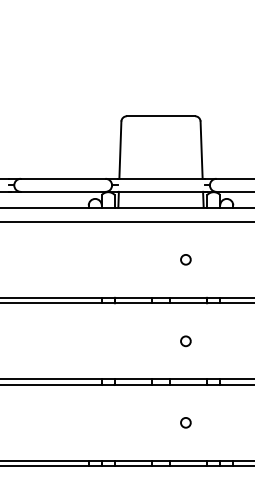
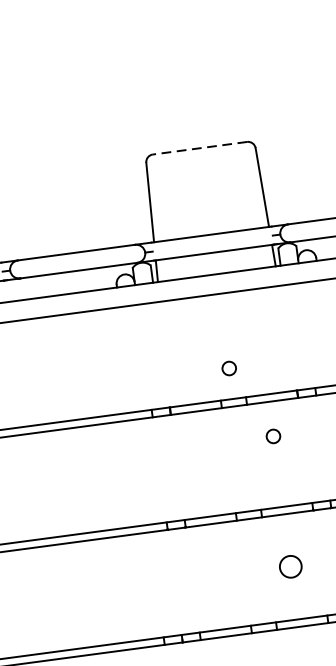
line: (160, 116) -> (199, 148), solid -> dashed
circle: (185, 259) -> (228, 368), moved
circle: (185, 341) -> (272, 436), moved
circle: (185, 422) -> (290, 566), size x1.6

